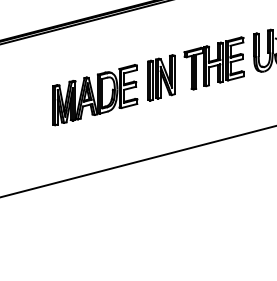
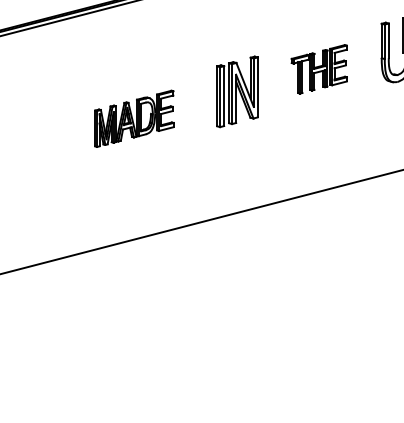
part: (213, 63) -> (318, 69), size x0.6
part: (95, 95) -> (134, 119), size x0.6

